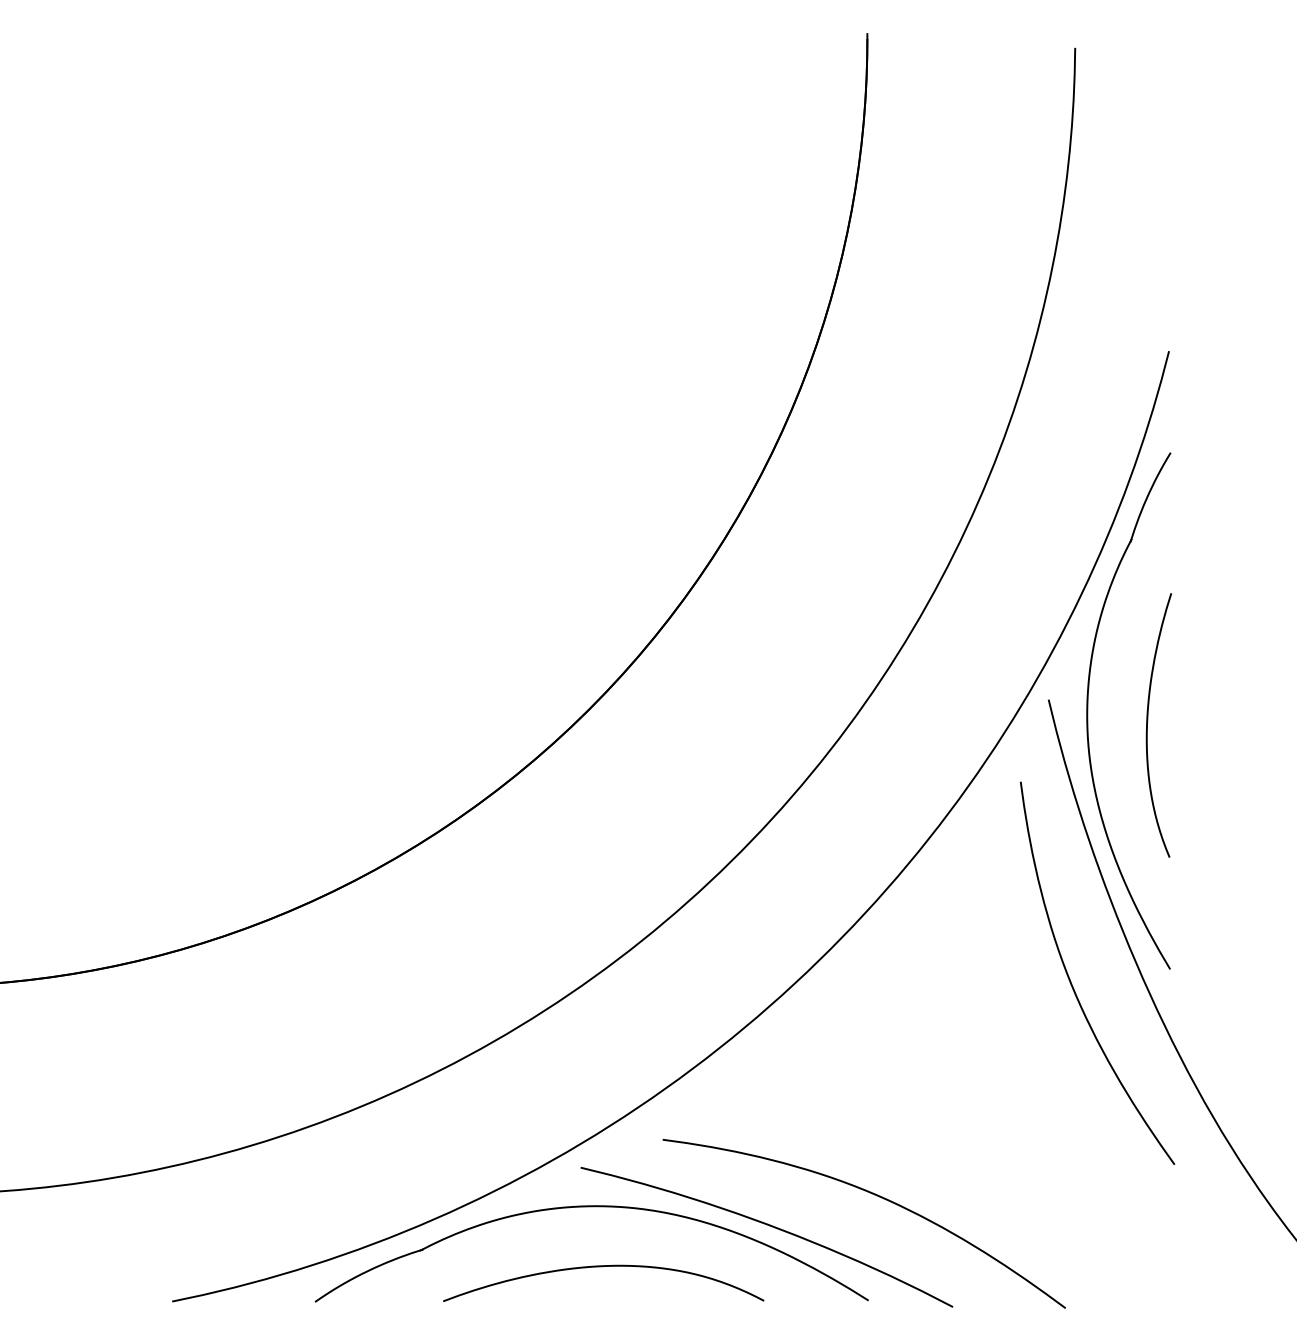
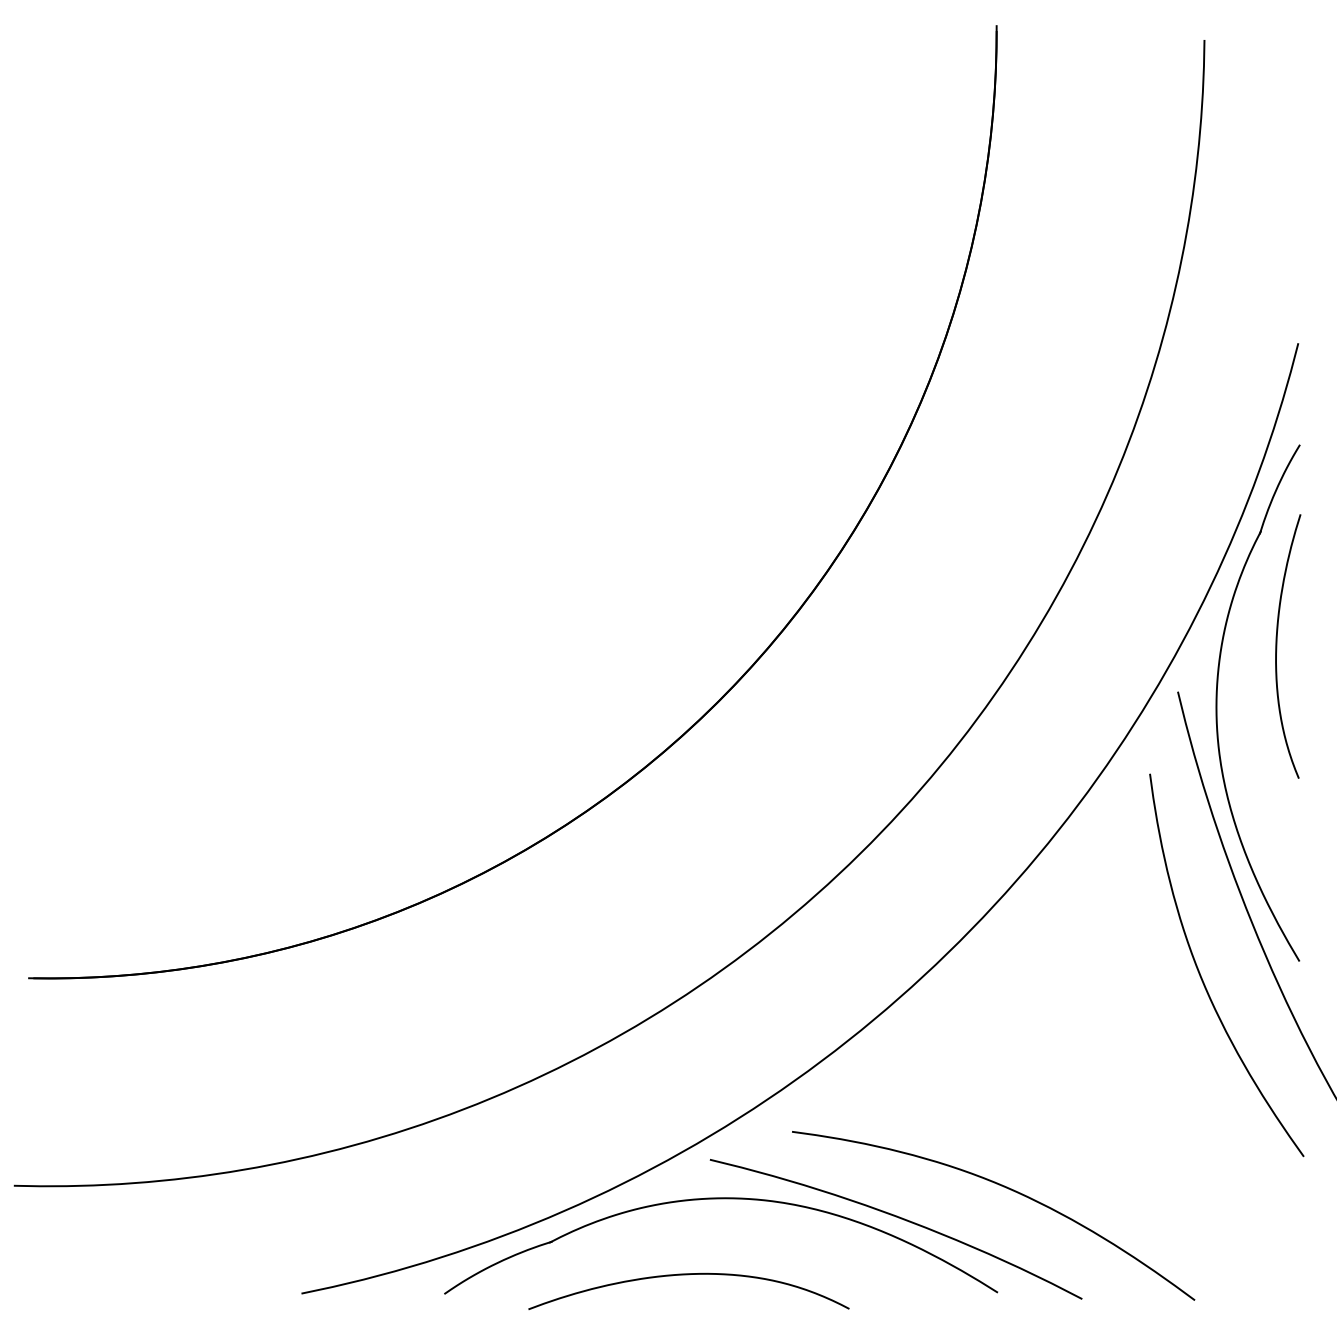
curve: (1148, 725) -> (1277, 646), moved
curve: (603, 1267) -> (688, 1275), moved

